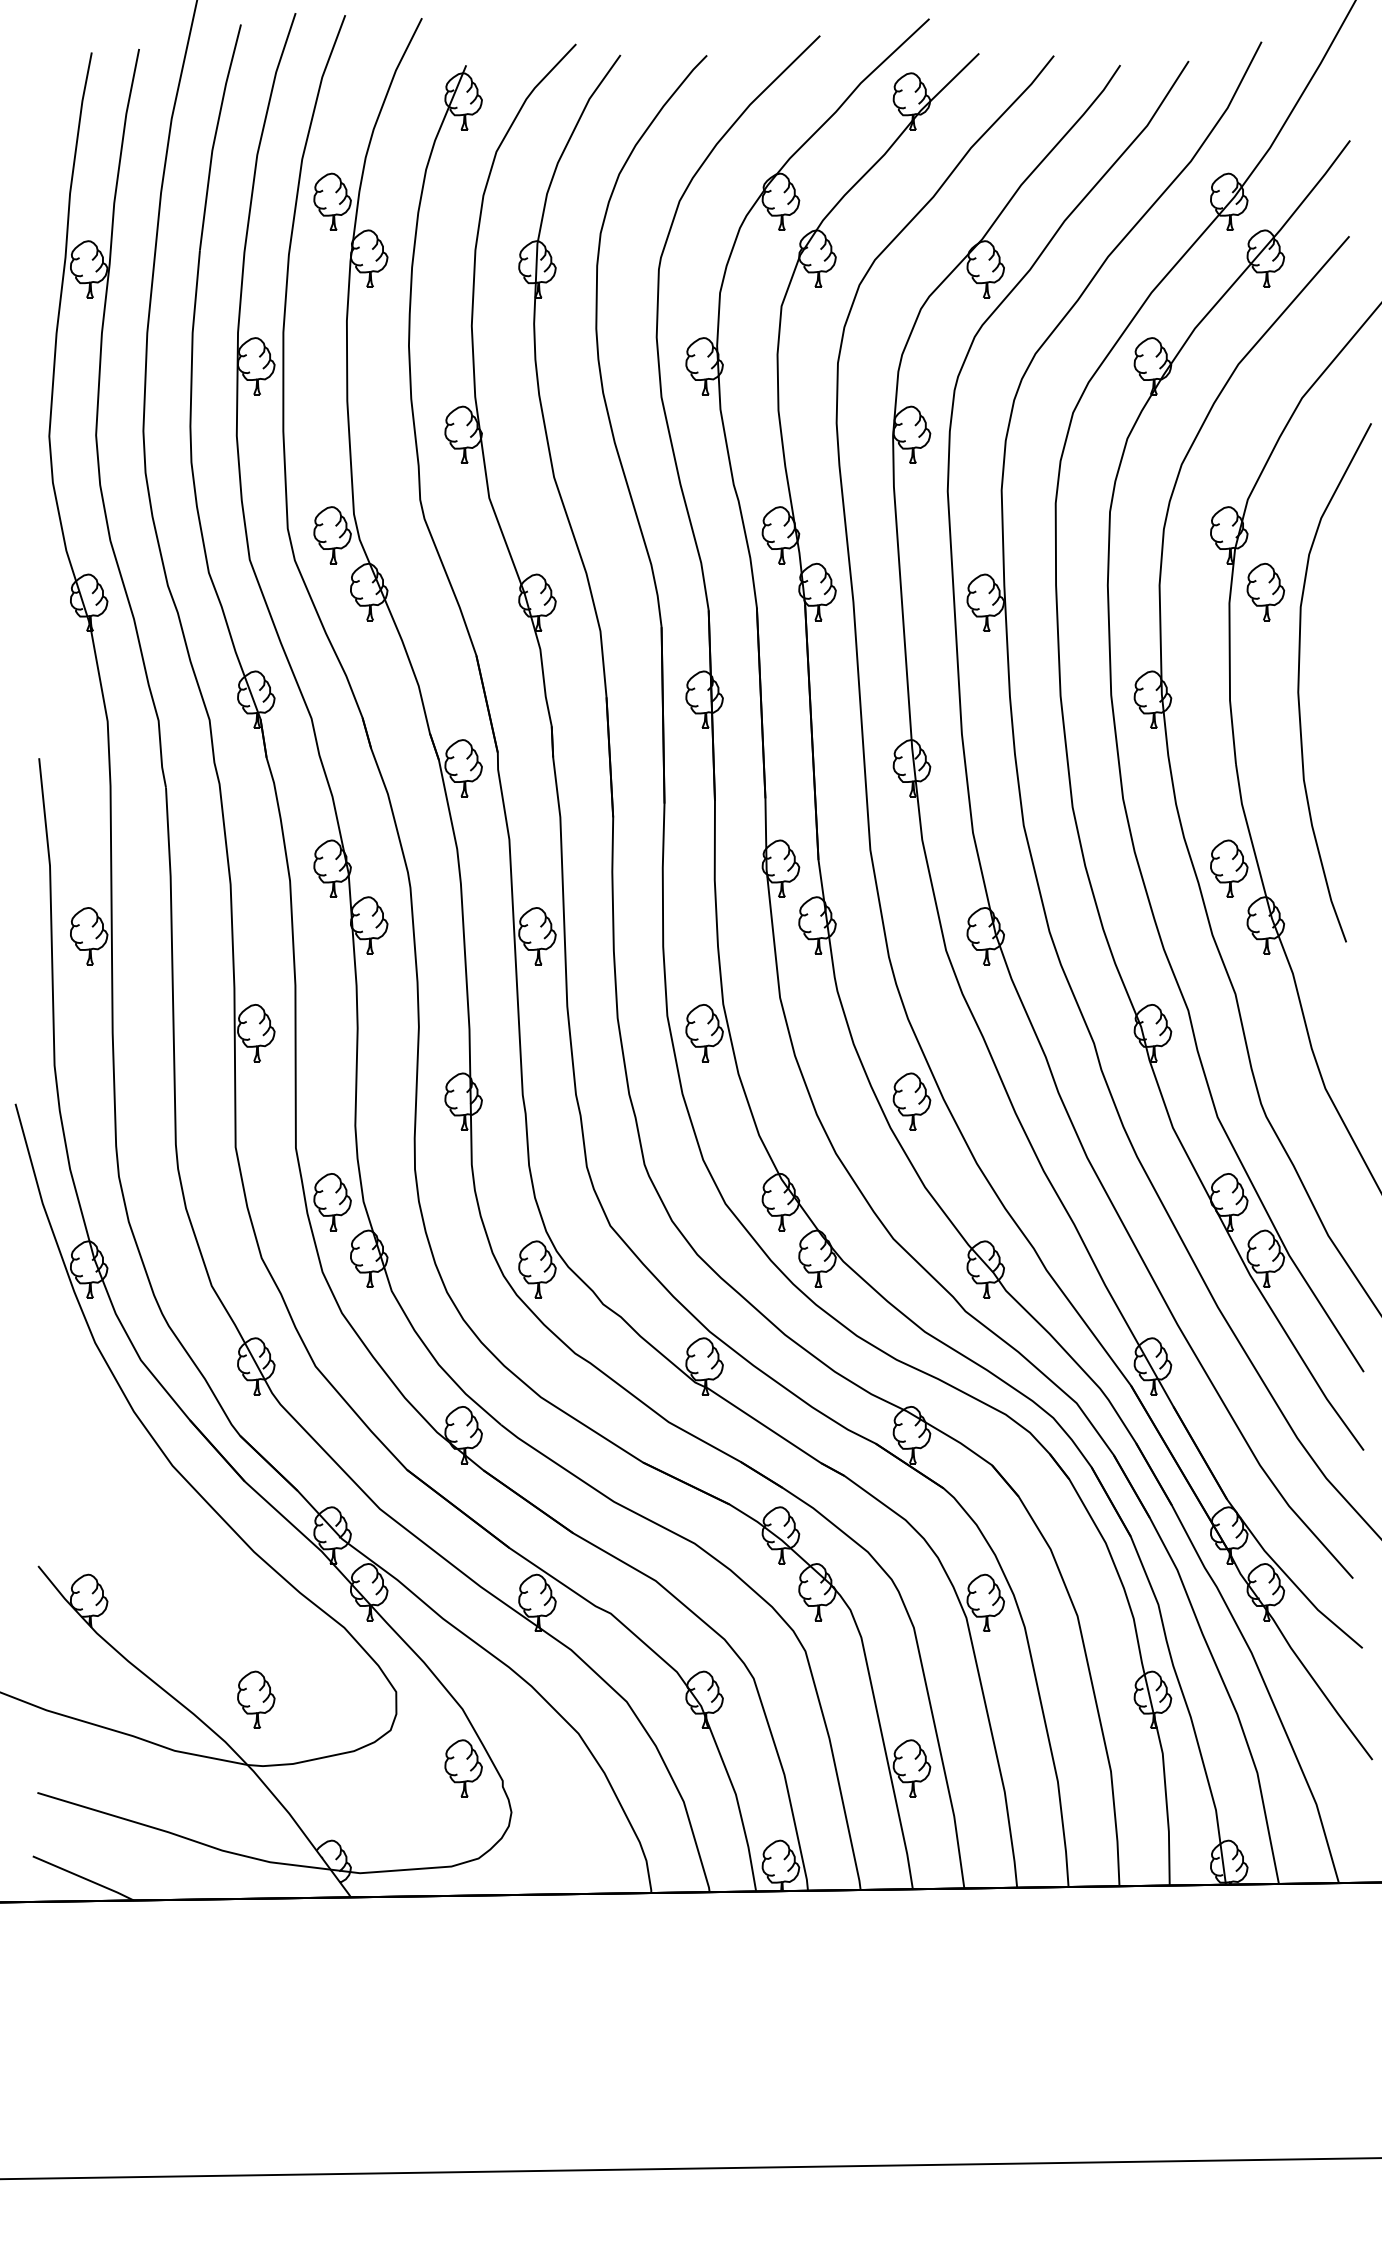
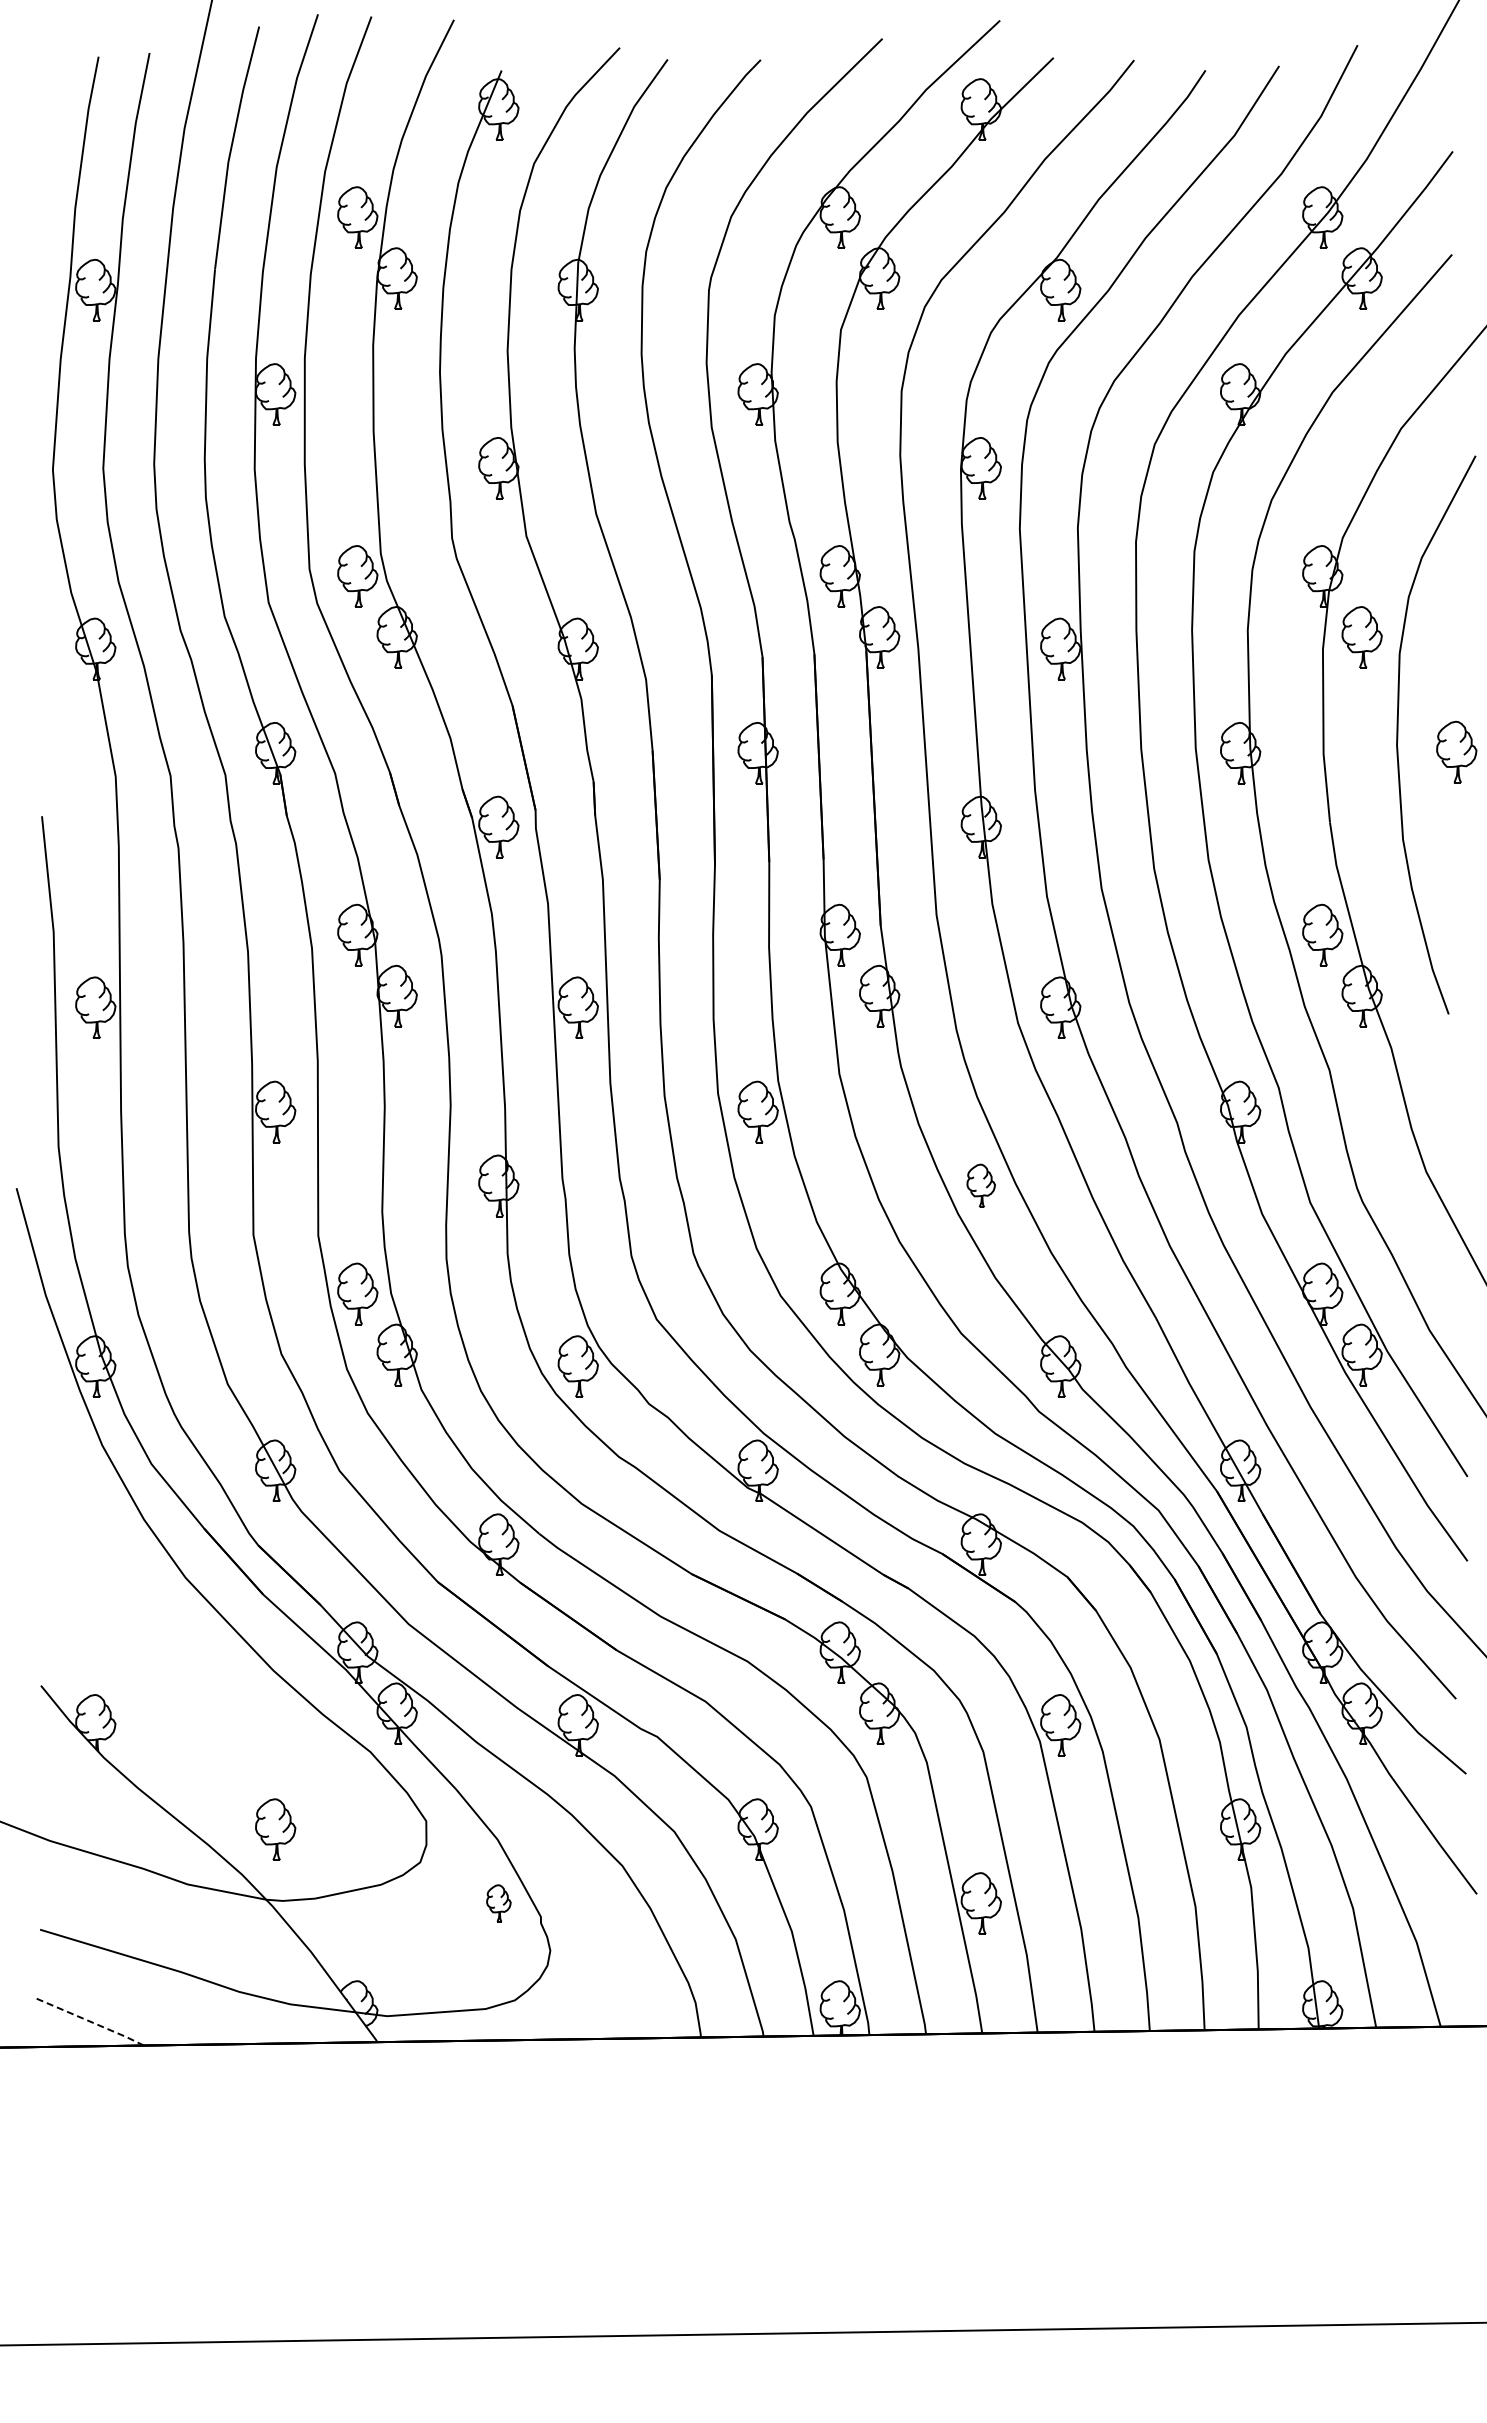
part: (1353, 698) -> (1456, 751), added
part: (911, 1101) -> (980, 1185), size x0.7
part: (463, 1768) -> (498, 1903), size x0.6
line: (83, 1878) -> (89, 2021), solid -> dashed

